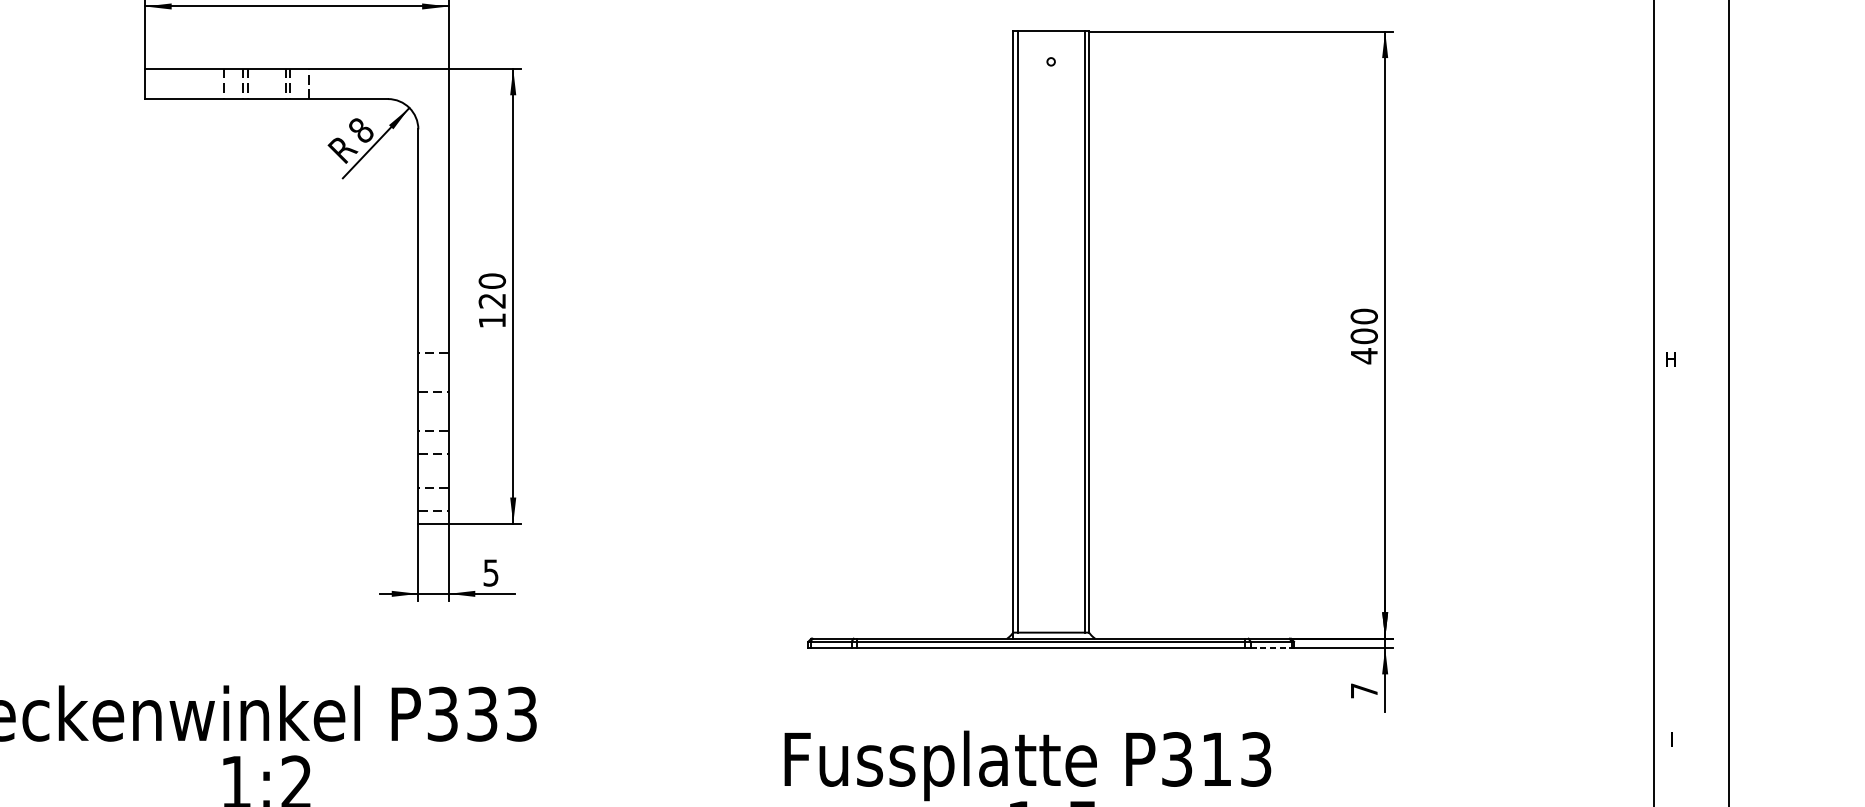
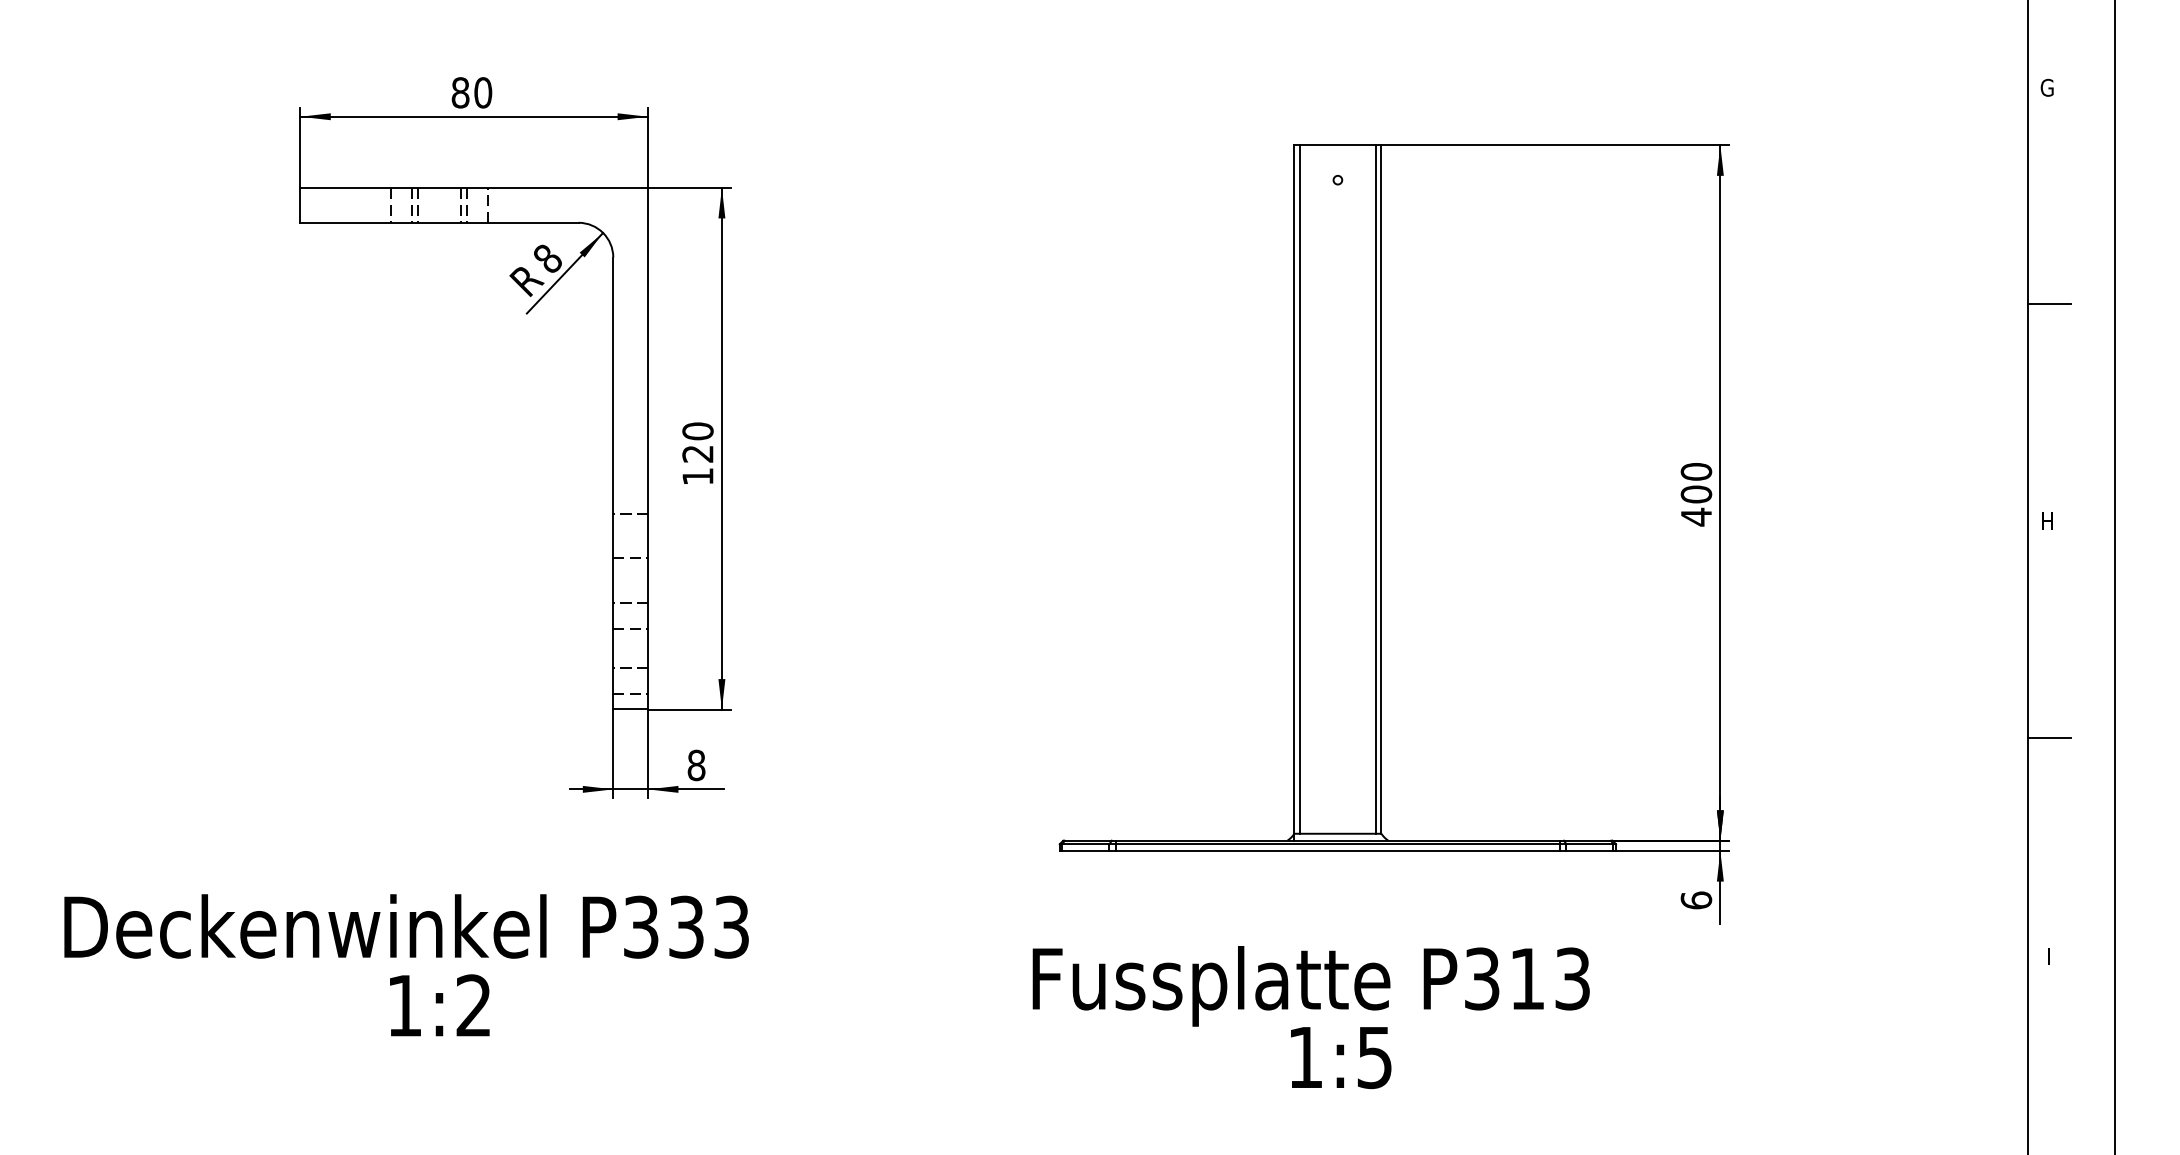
line: (1672, 169) -> (2049, 303), added
line: (1672, 549) -> (2049, 738), added
text: (491, 573) -> (696, 765), 5 -> 8
line: (1270, 648) -> (1589, 851), dashed -> solid
text: (1364, 690) -> (1696, 900), 7 -> 6

